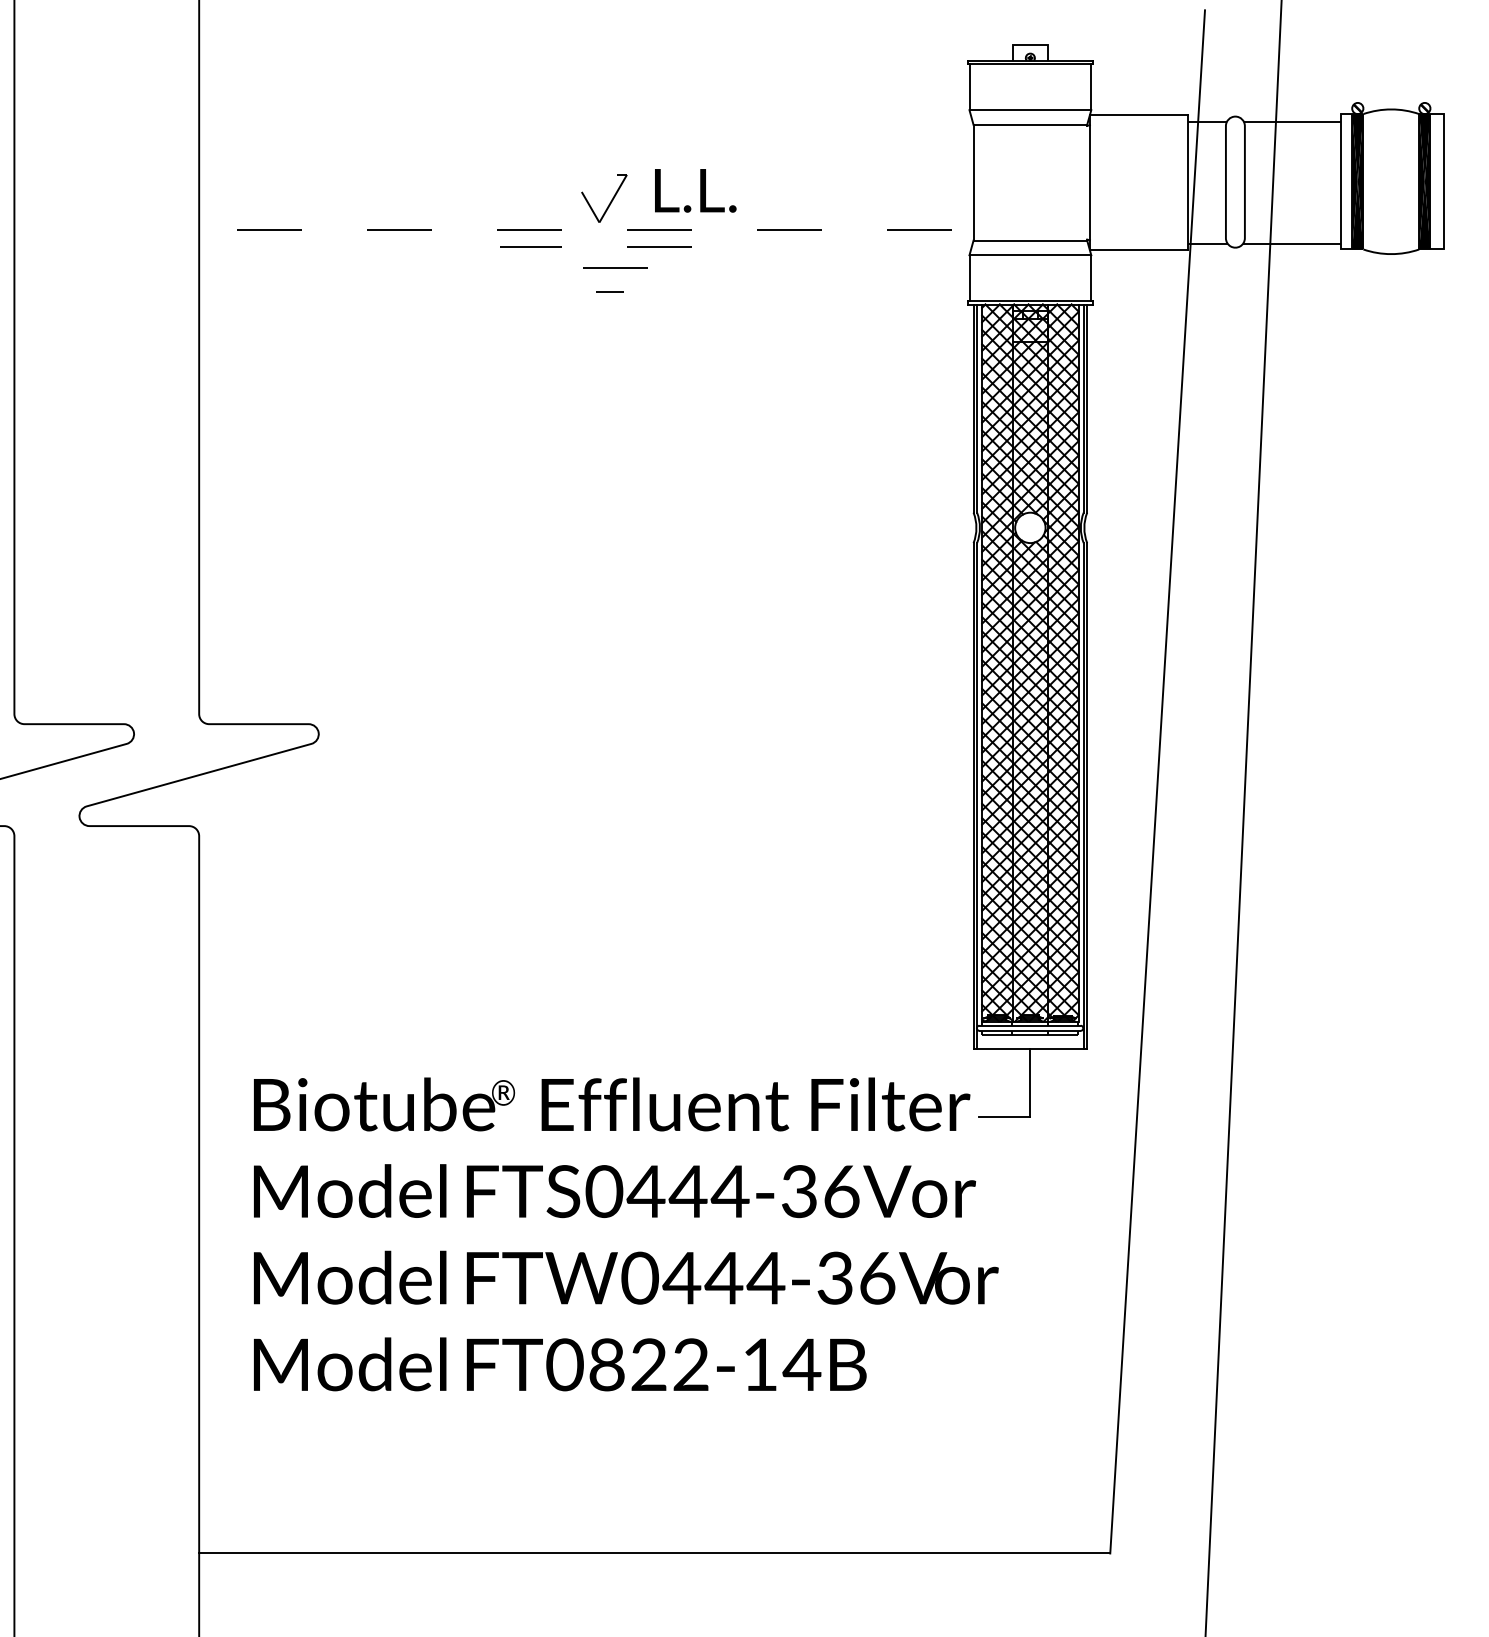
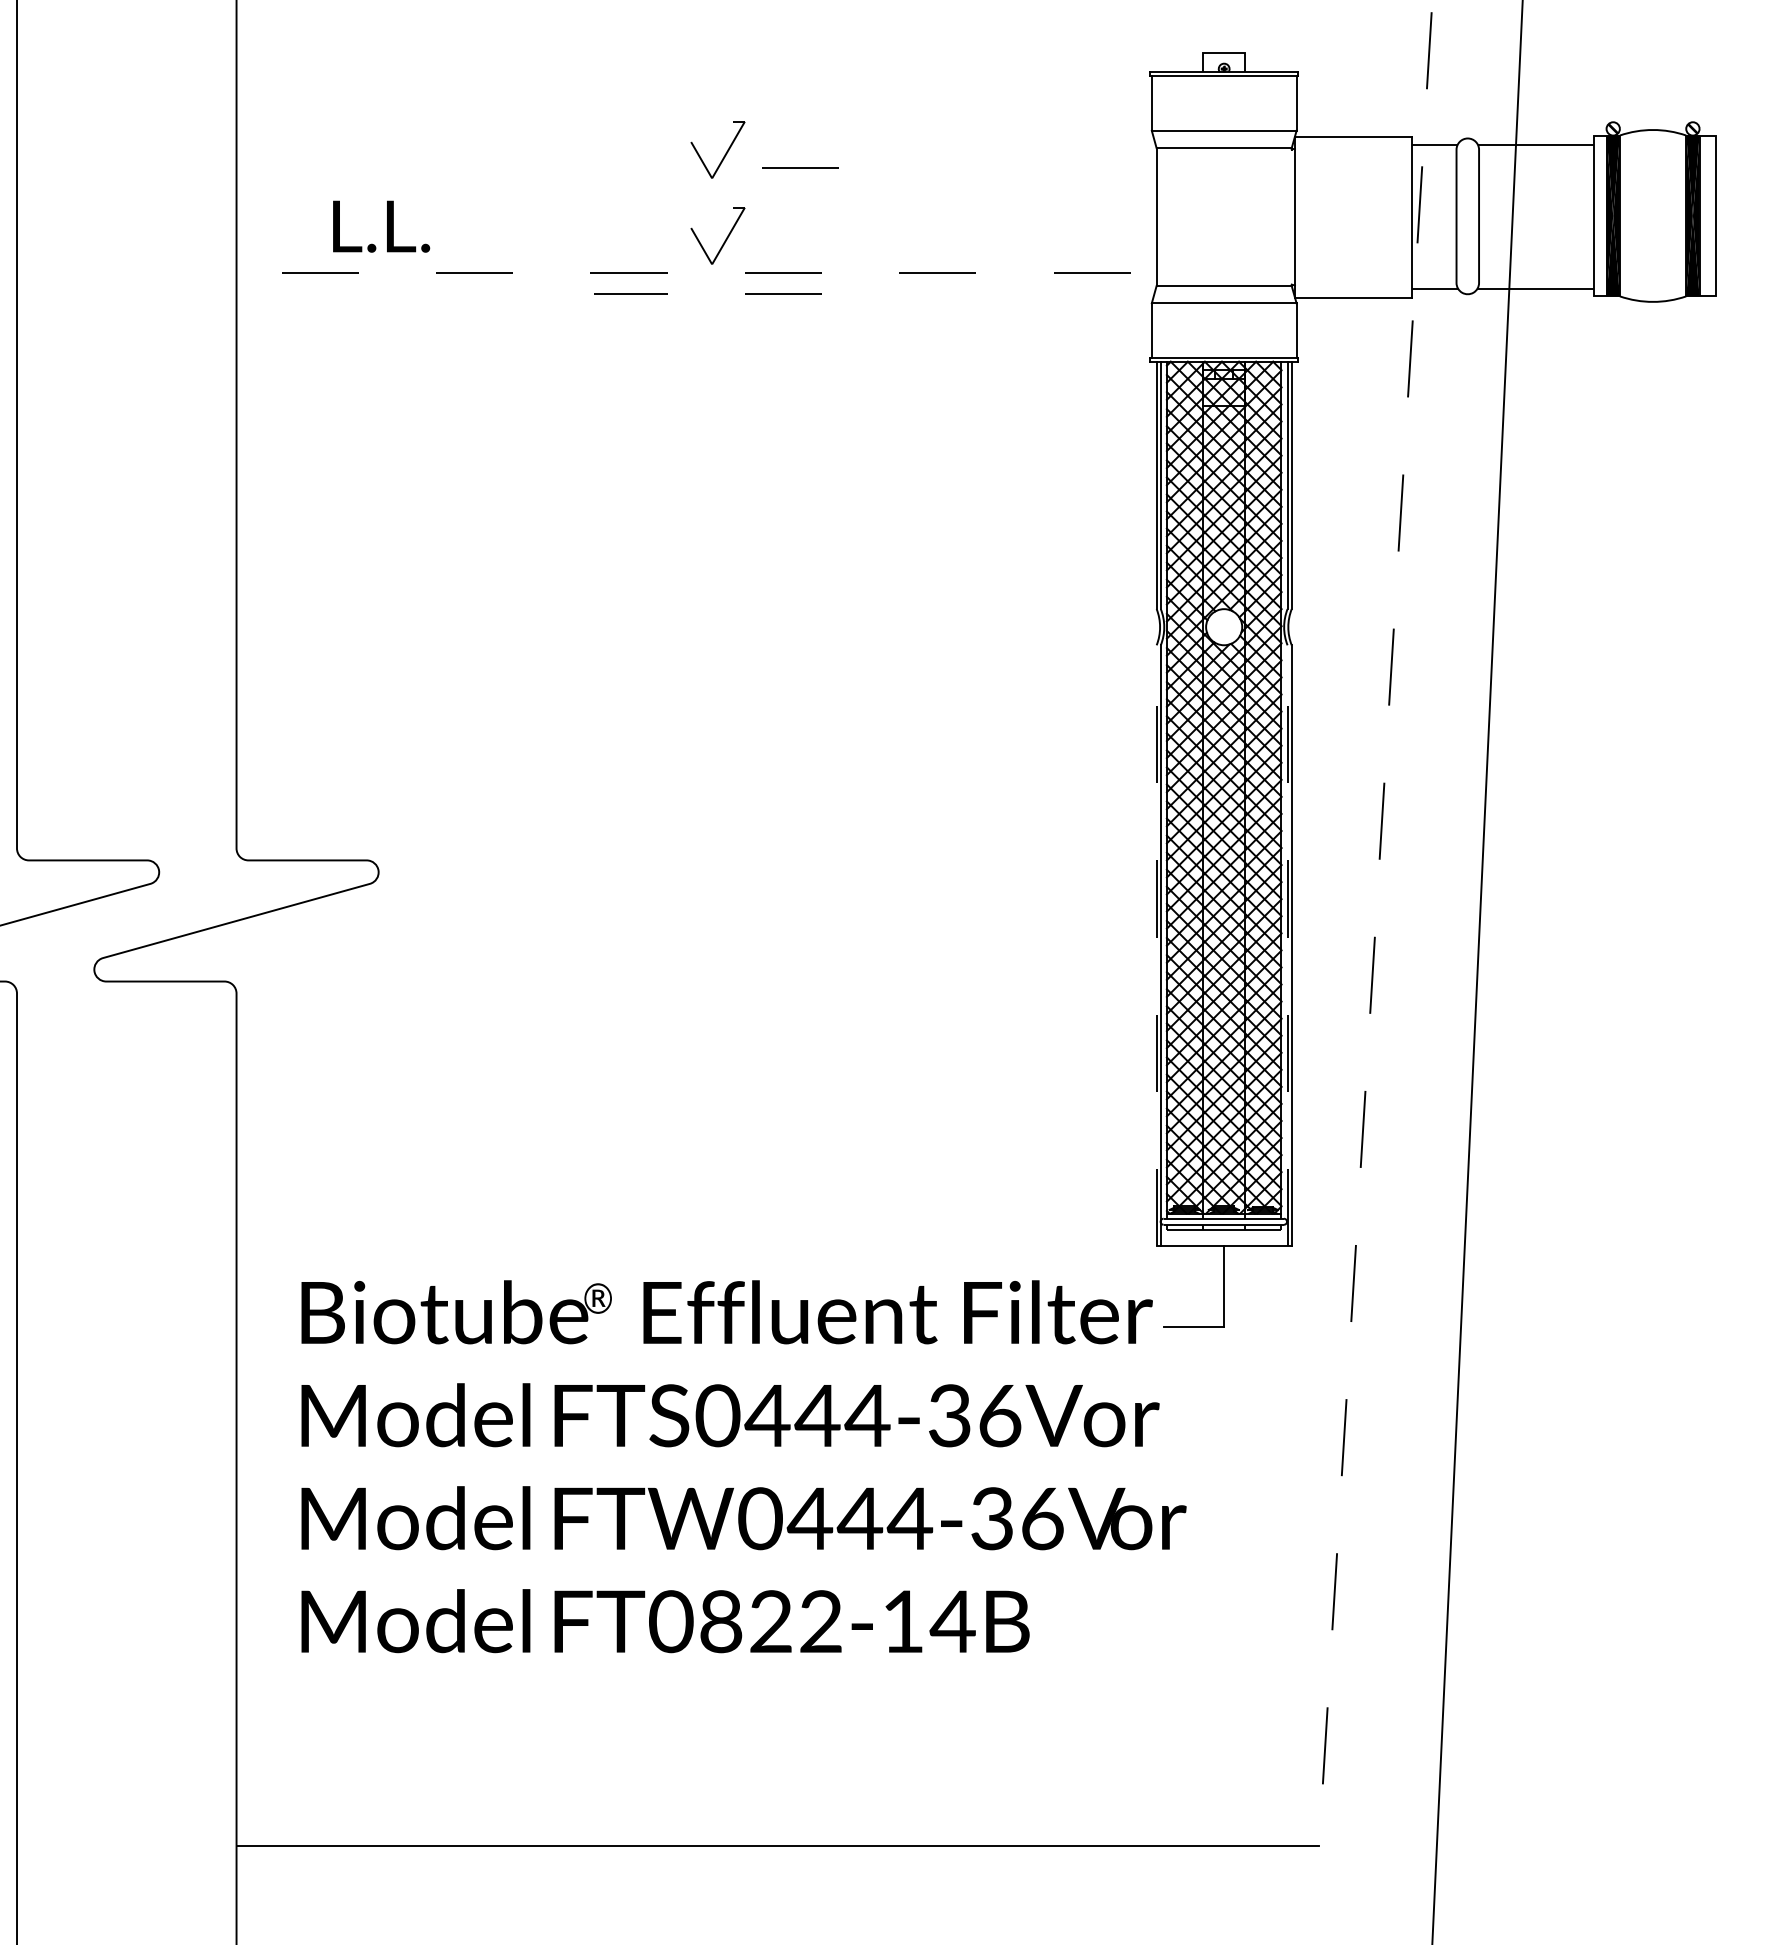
part: (609, 130) -> (724, 154), added
text: (695, 190) -> (381, 226), moved
line: (615, 268) -> (800, 167), moved
line: (609, 291) -> (724, 346), removed
line: (1157, 782) -> (1375, 929), solid -> dashed
line: (973, 795) -> (1156, 945), solid -> dashed
line: (1083, 795) -> (1287, 945), solid -> dashed

